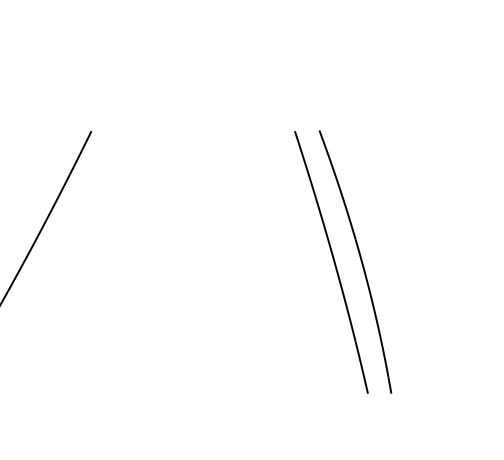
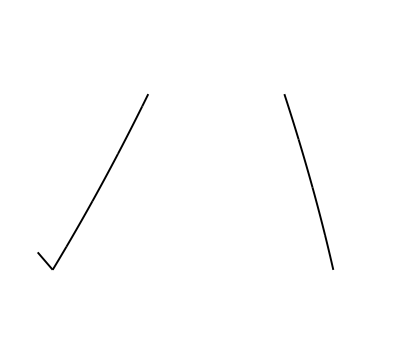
part: (354, 261) -> (324, 181), removed

